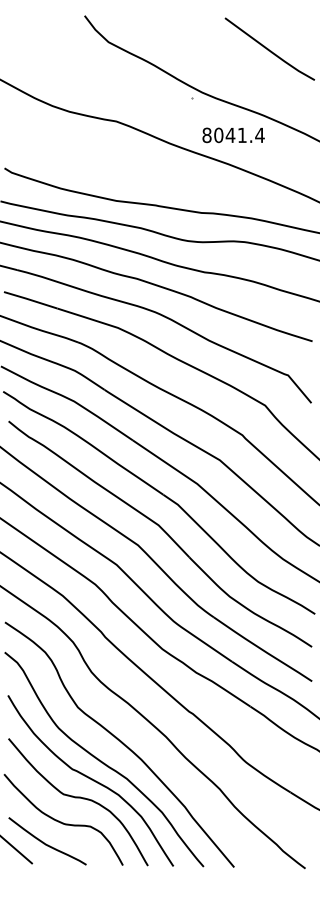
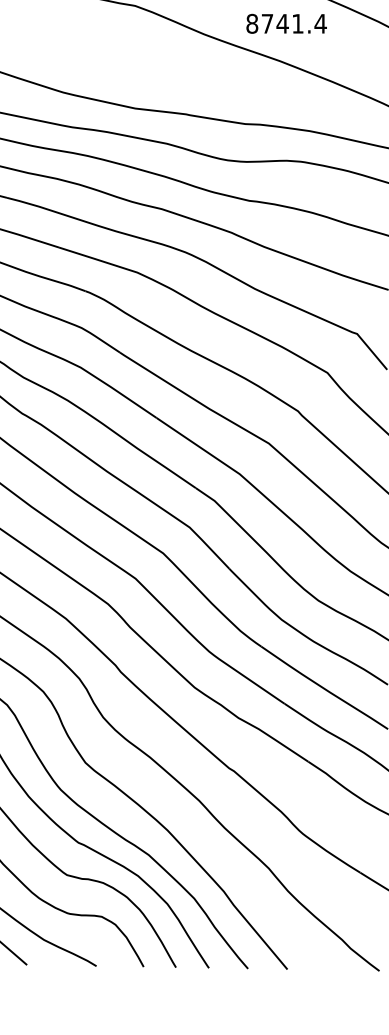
text: (218, 135) -> (267, 24), 8041.4 -> 8741.4

